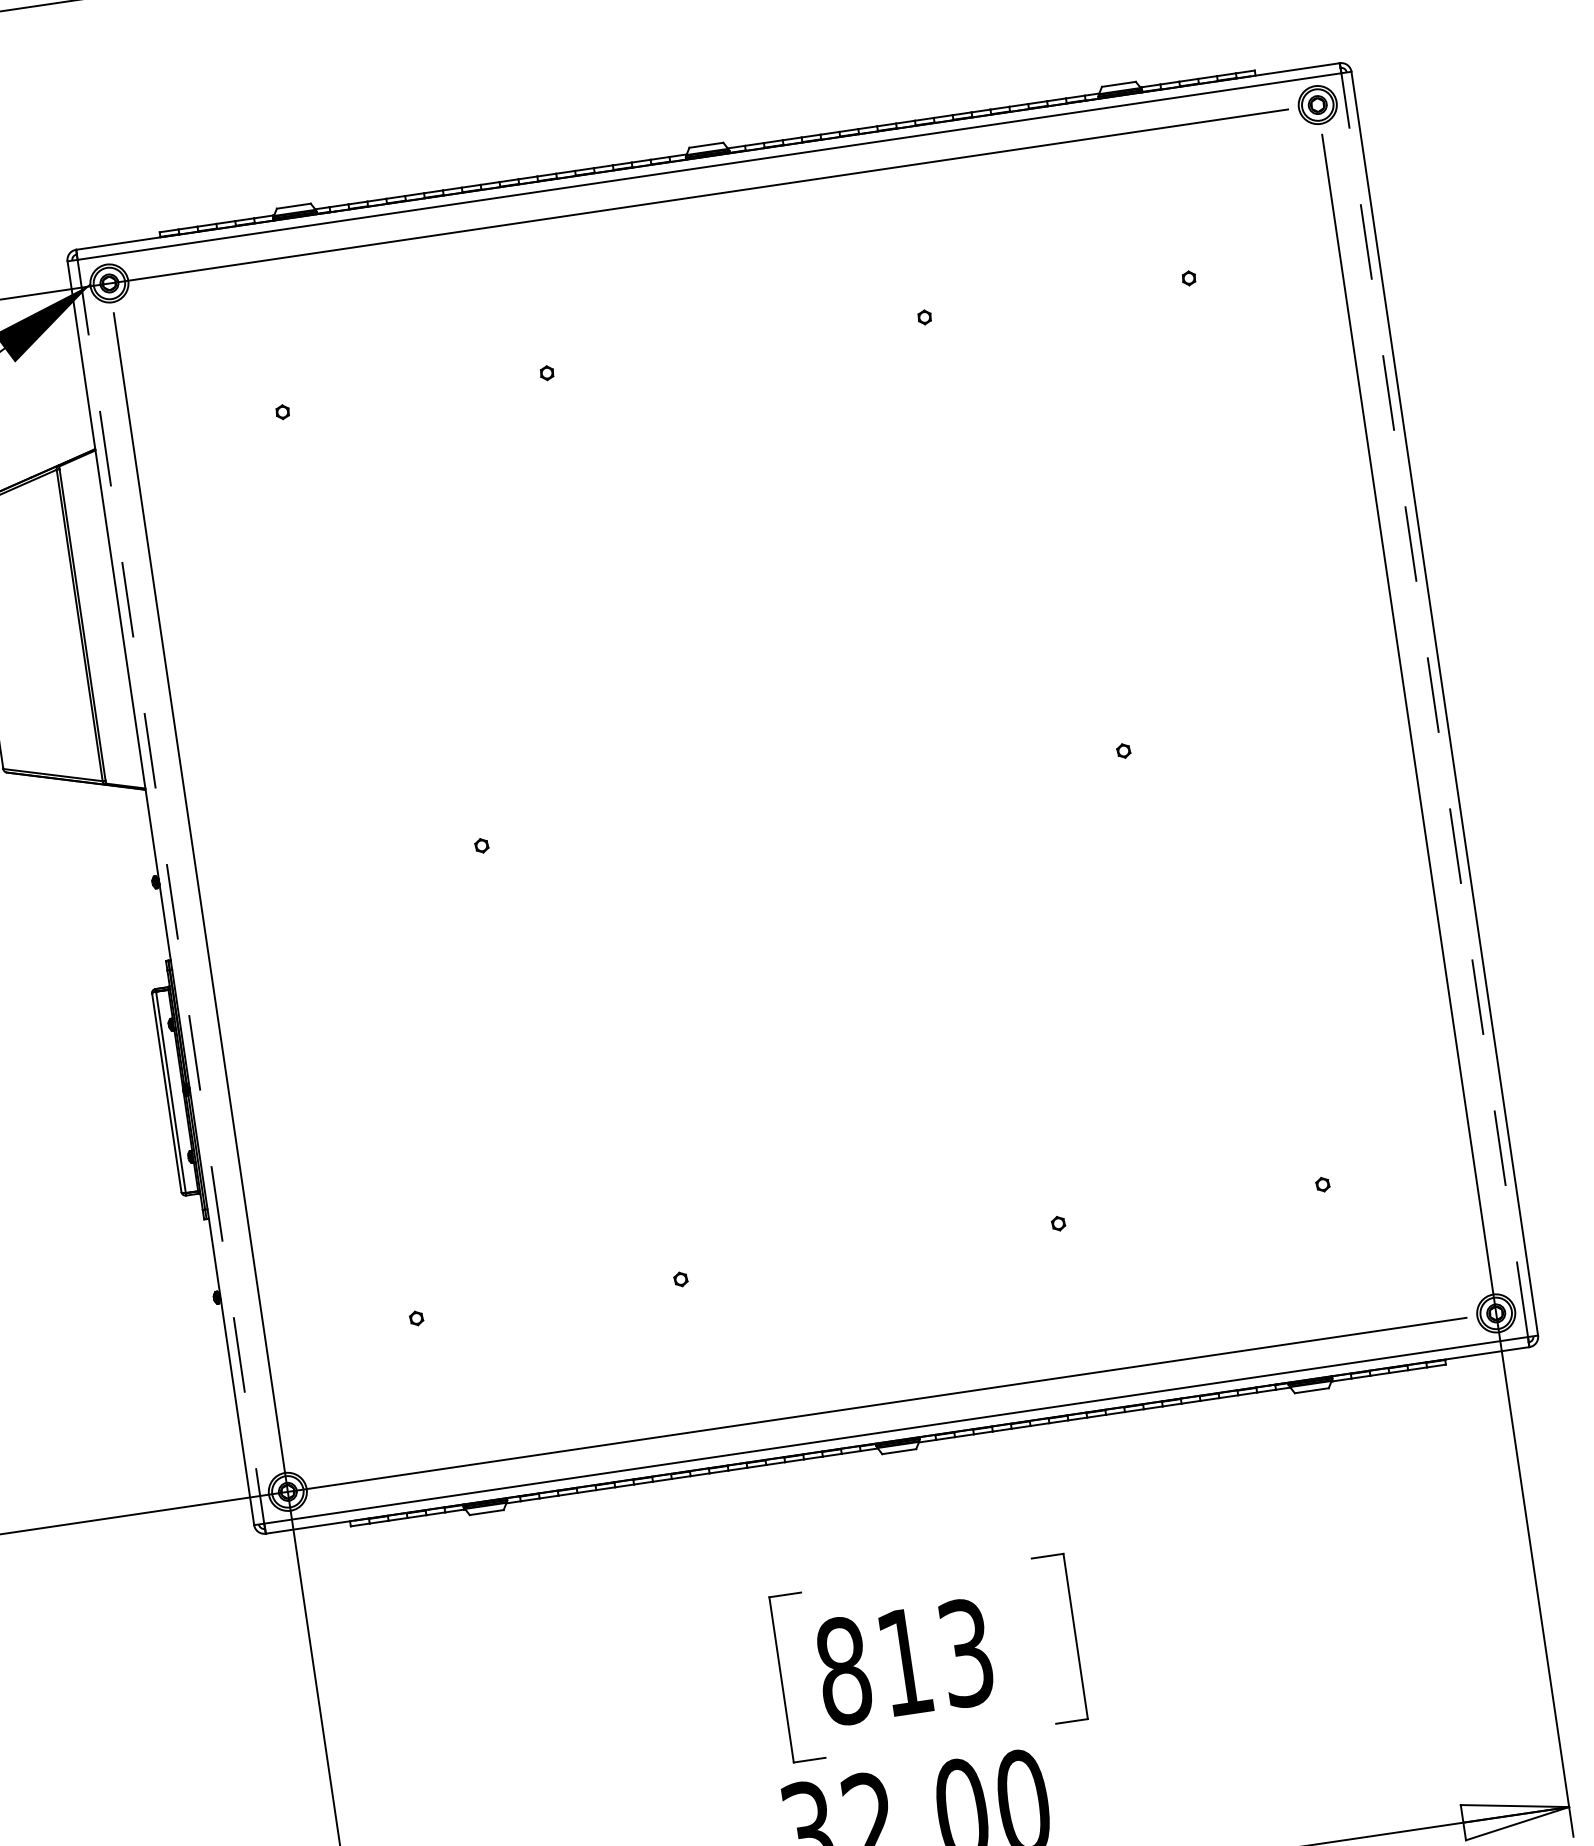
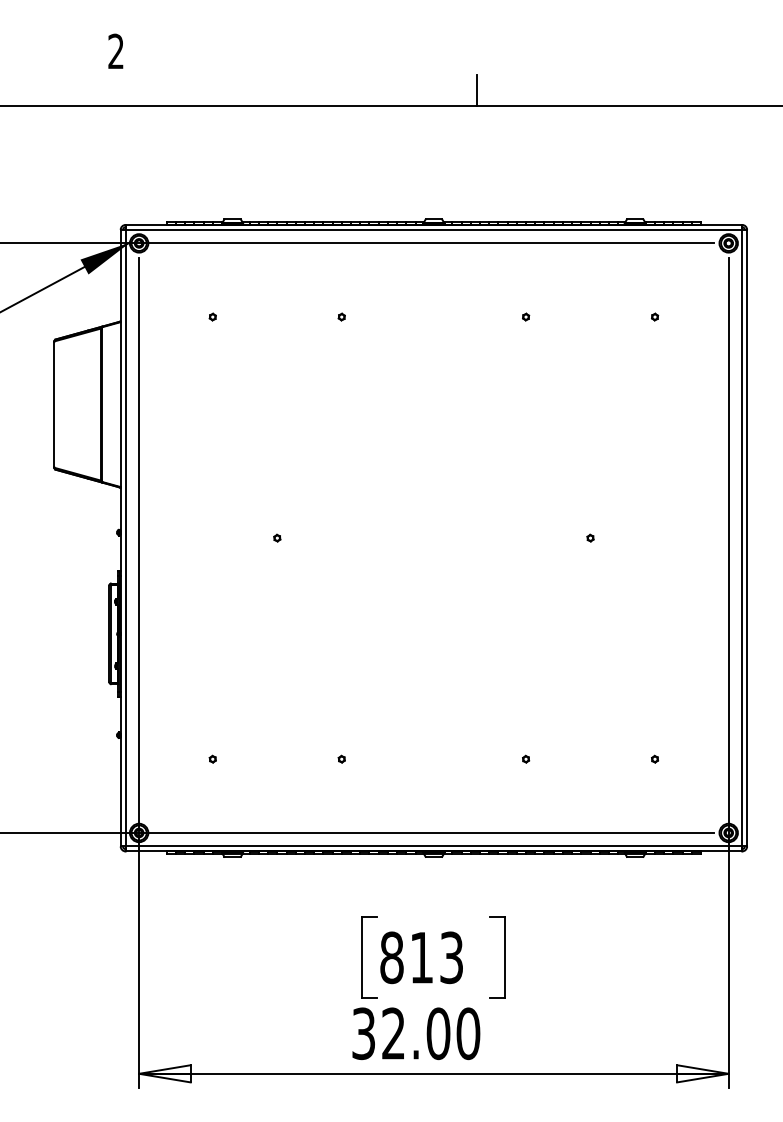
line: (1435, 703) -> (742, 537), dashed -> solid
line: (170, 892) -> (125, 538), dashed -> solid

